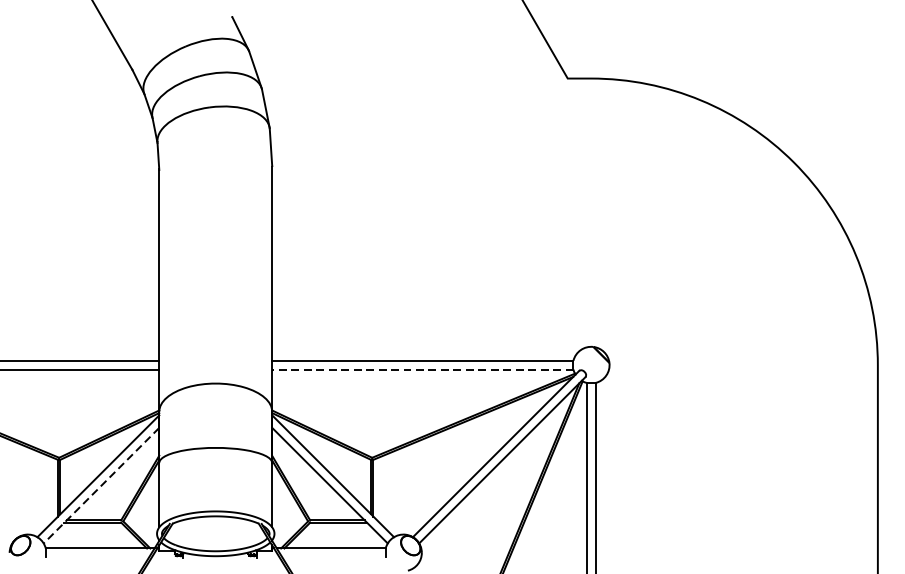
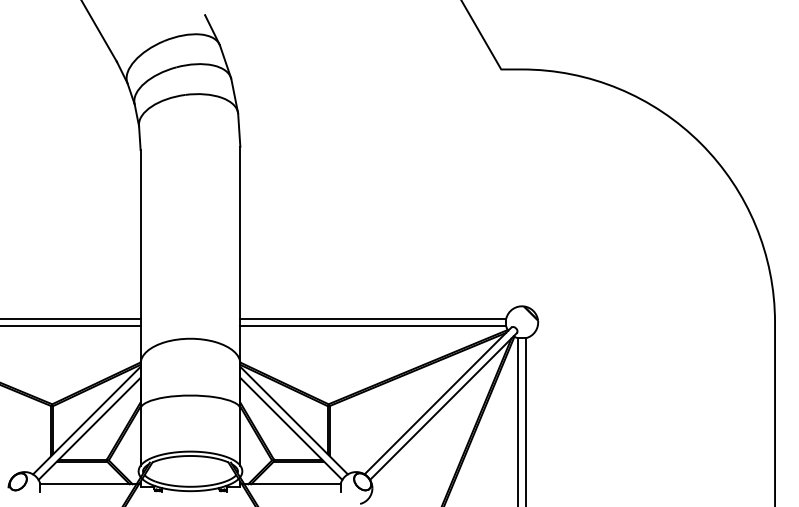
line: (423, 369) -> (373, 326), dashed -> solid
line: (101, 486) -> (89, 429), dashed -> solid

